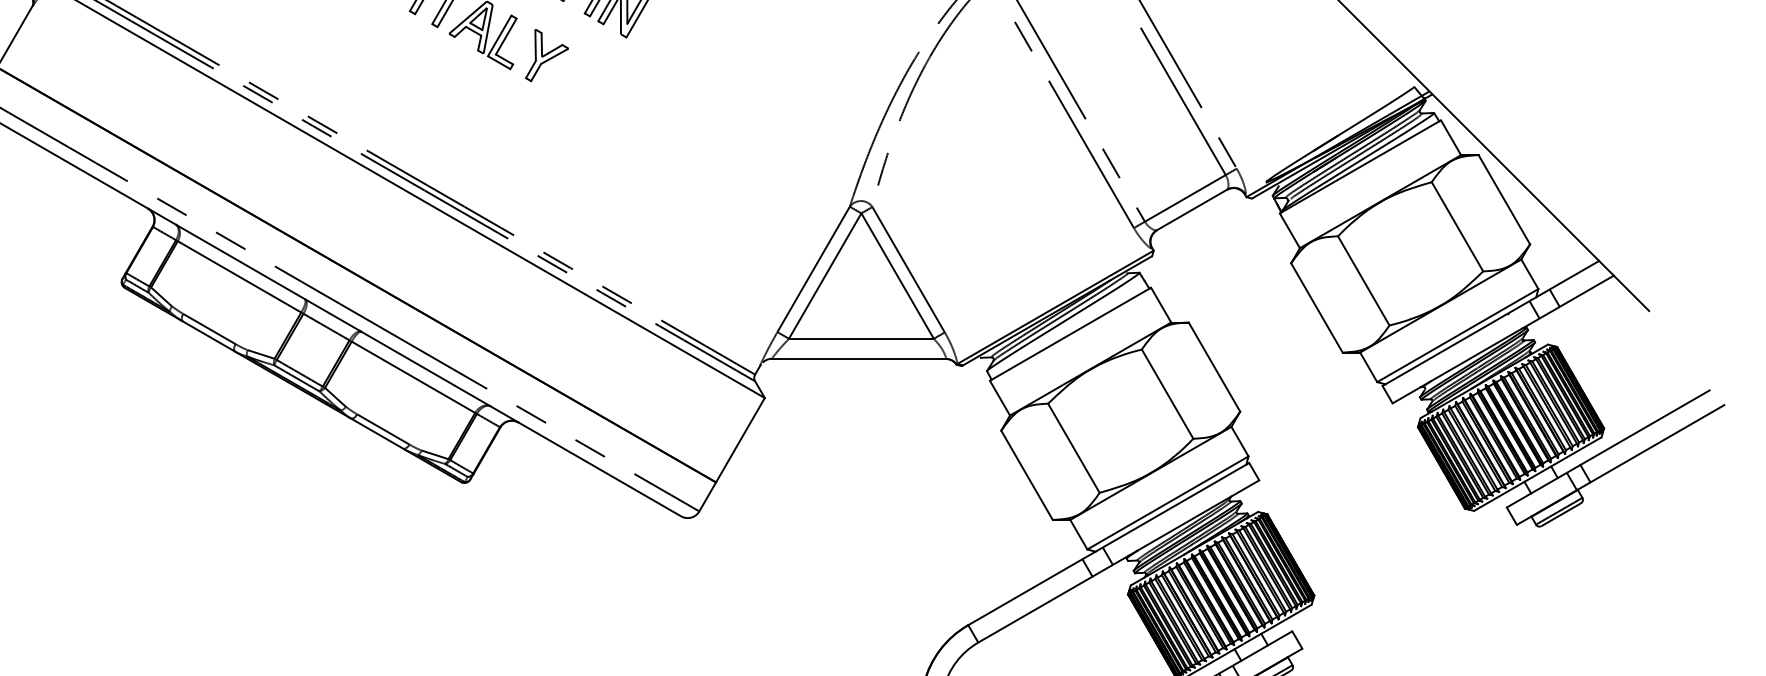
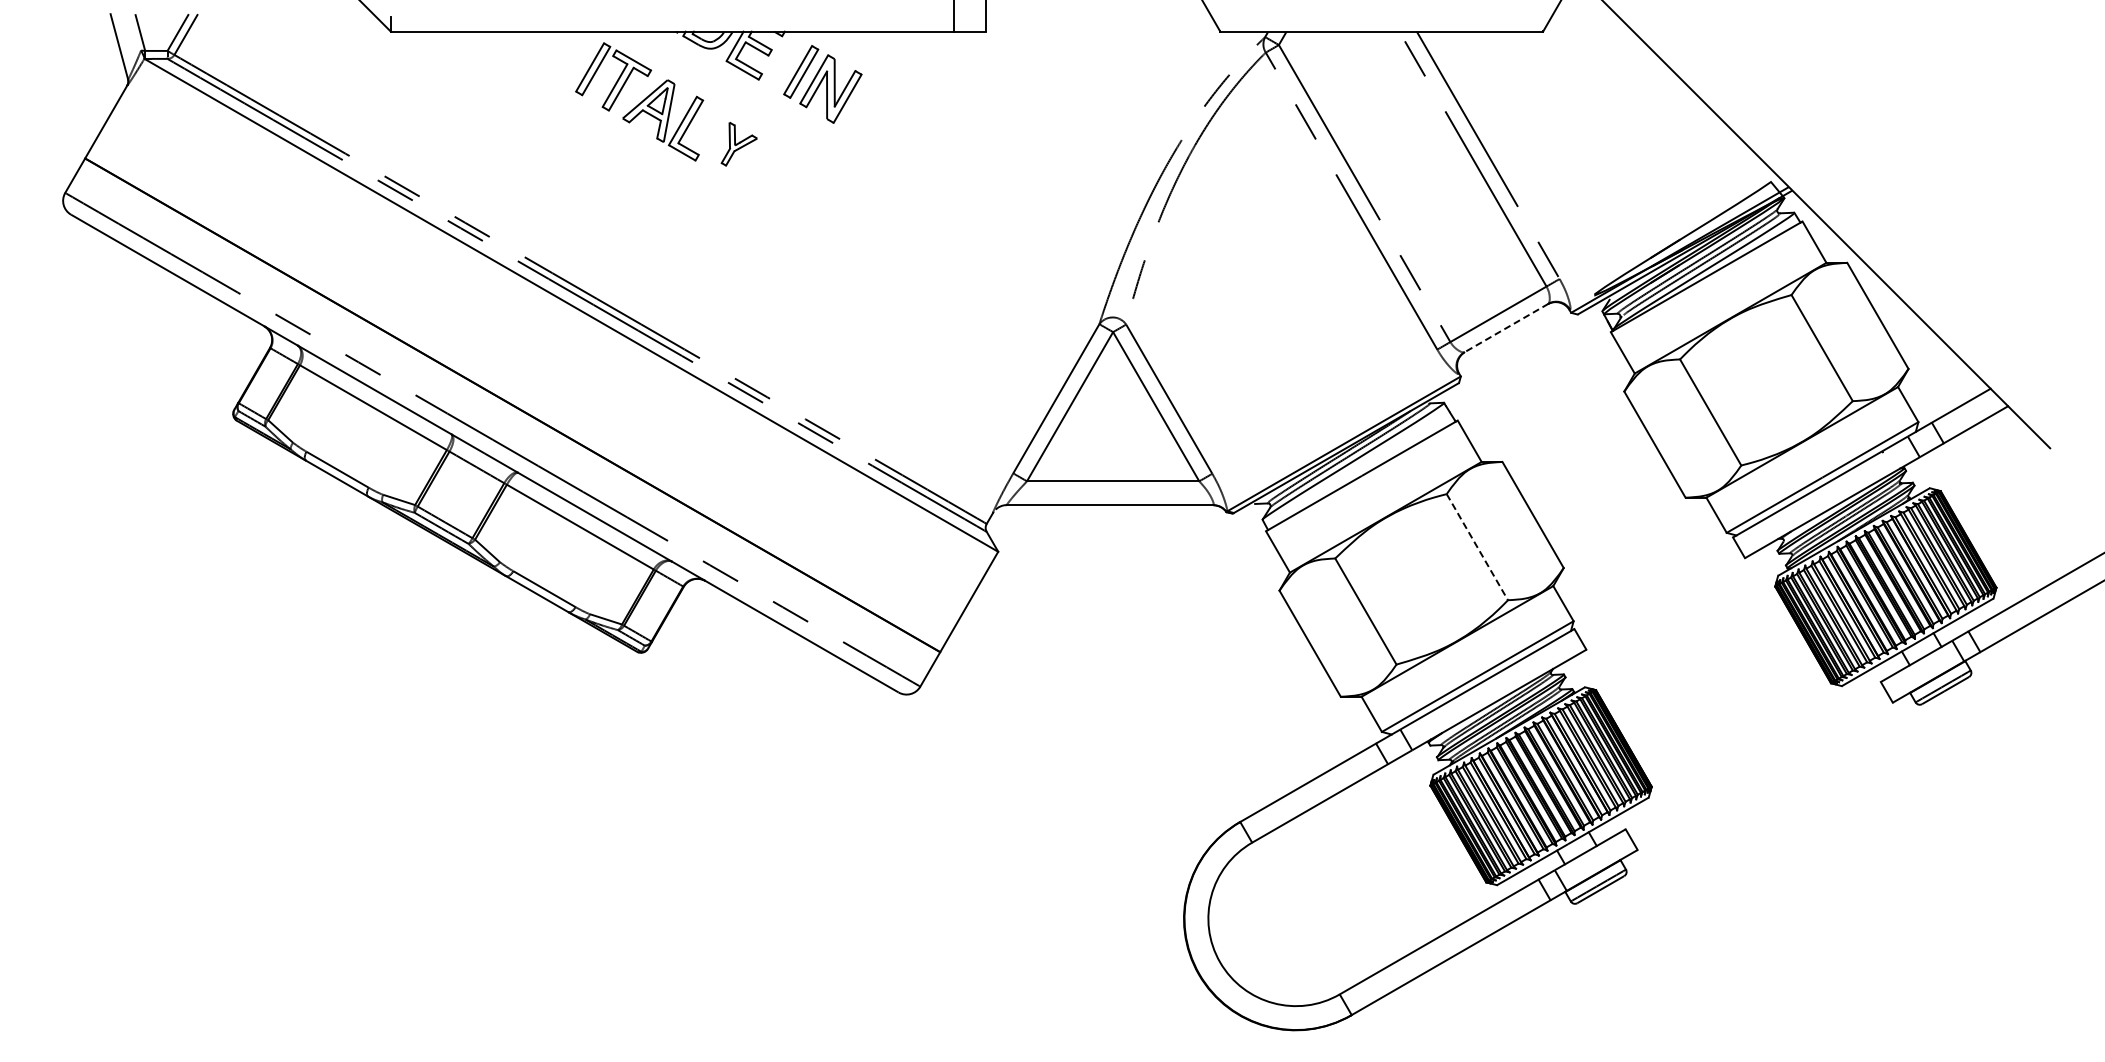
part: (547, 54) -> (739, 143), size x0.7
line: (1192, 210) -> (1506, 328), solid -> dashed
line: (1167, 394) -> (1477, 547), solid -> dashed

